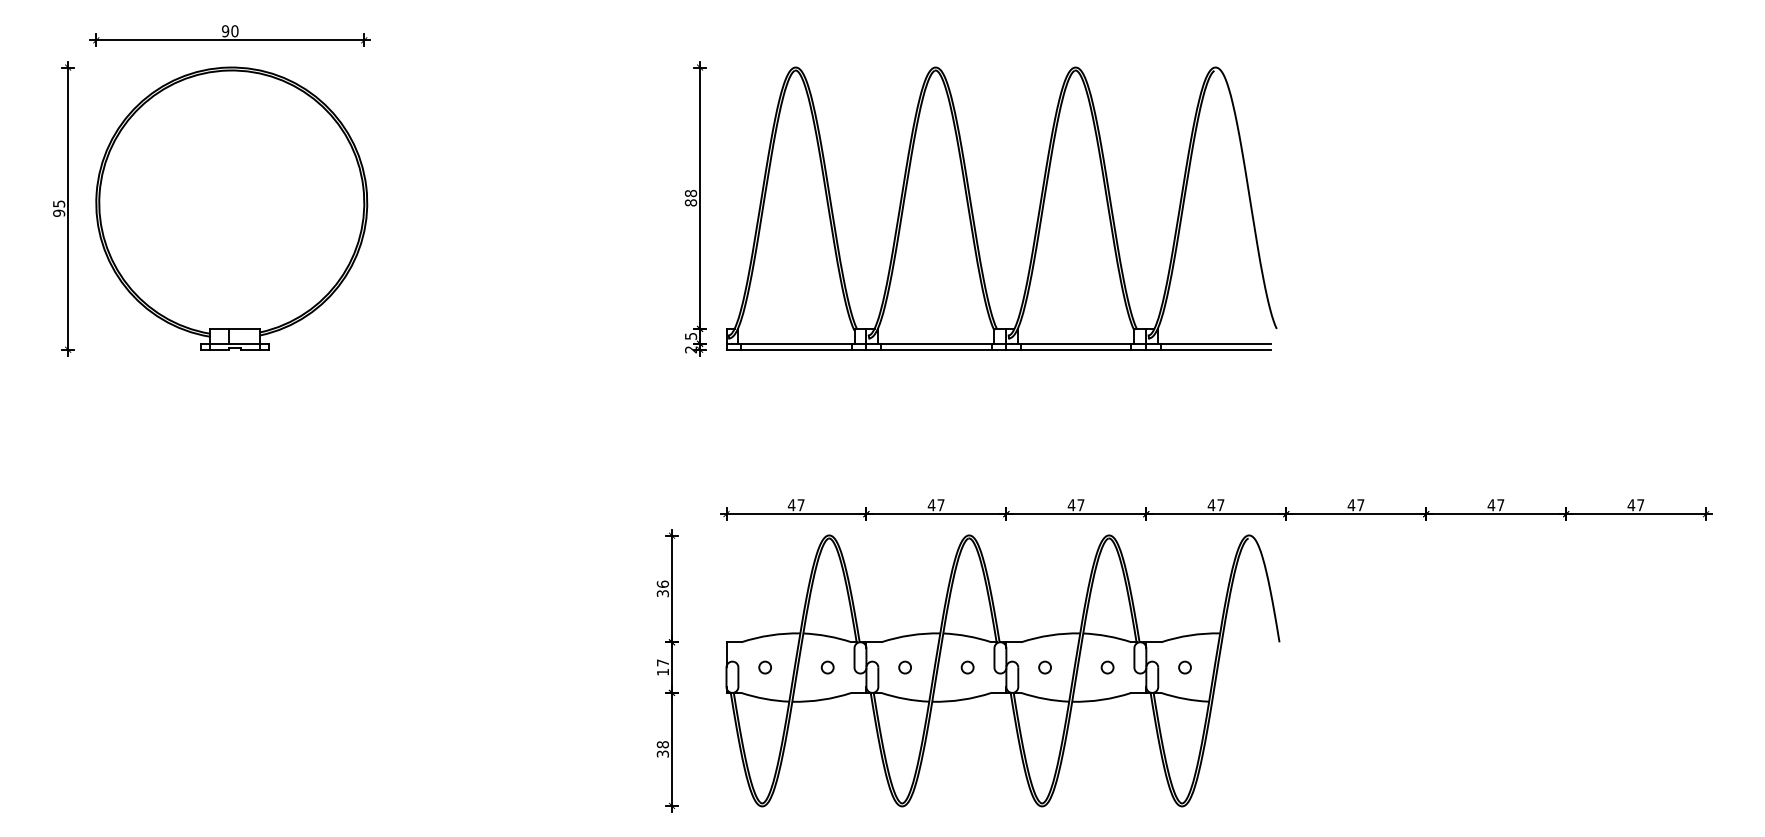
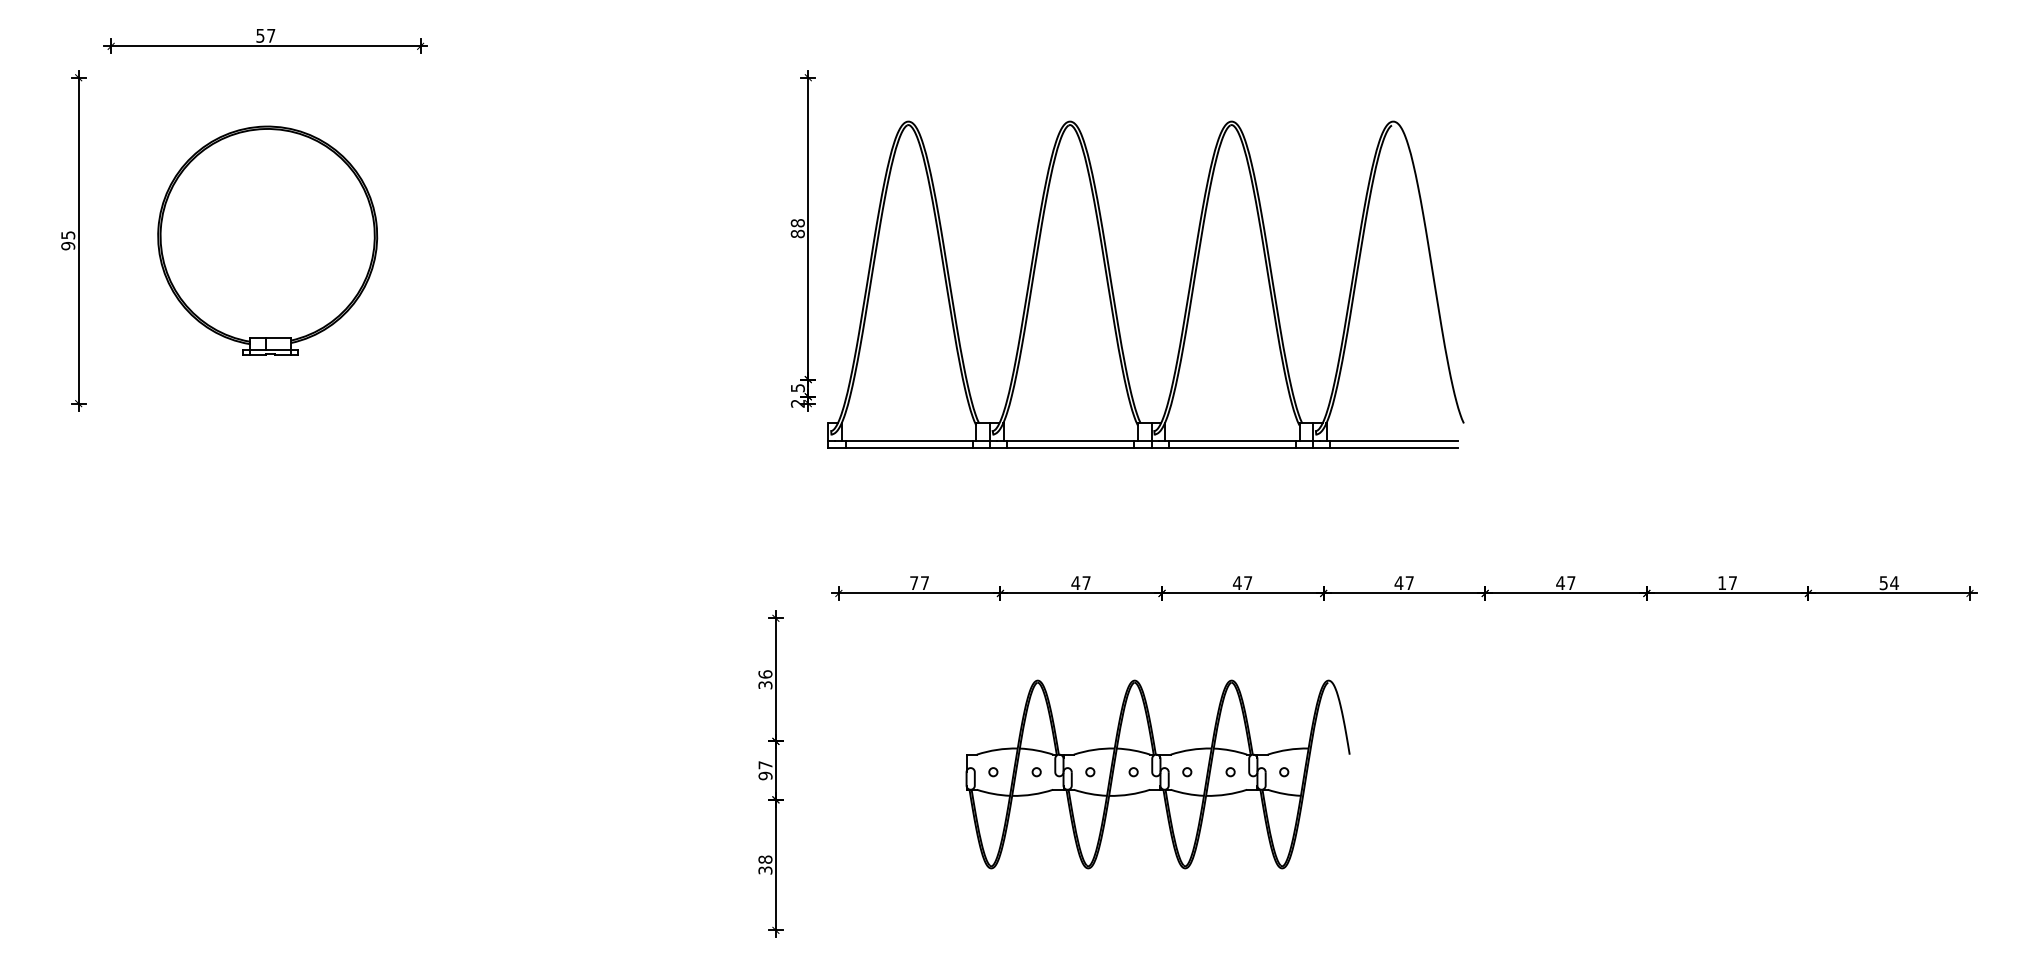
text: (229, 31) -> (264, 36), 90 -> 57
part: (231, 208) -> (267, 240), size x0.7
part: (973, 212) -> (1113, 289), moved
text: (791, 505) -> (913, 583), 47 -> 77
text: (1491, 505) -> (1722, 583), 47 -> 17
text: (1635, 505) -> (1888, 583), 47 -> 54
part: (1002, 670) -> (1157, 773), size x0.6
text: (662, 671) -> (764, 775), 17 -> 97

